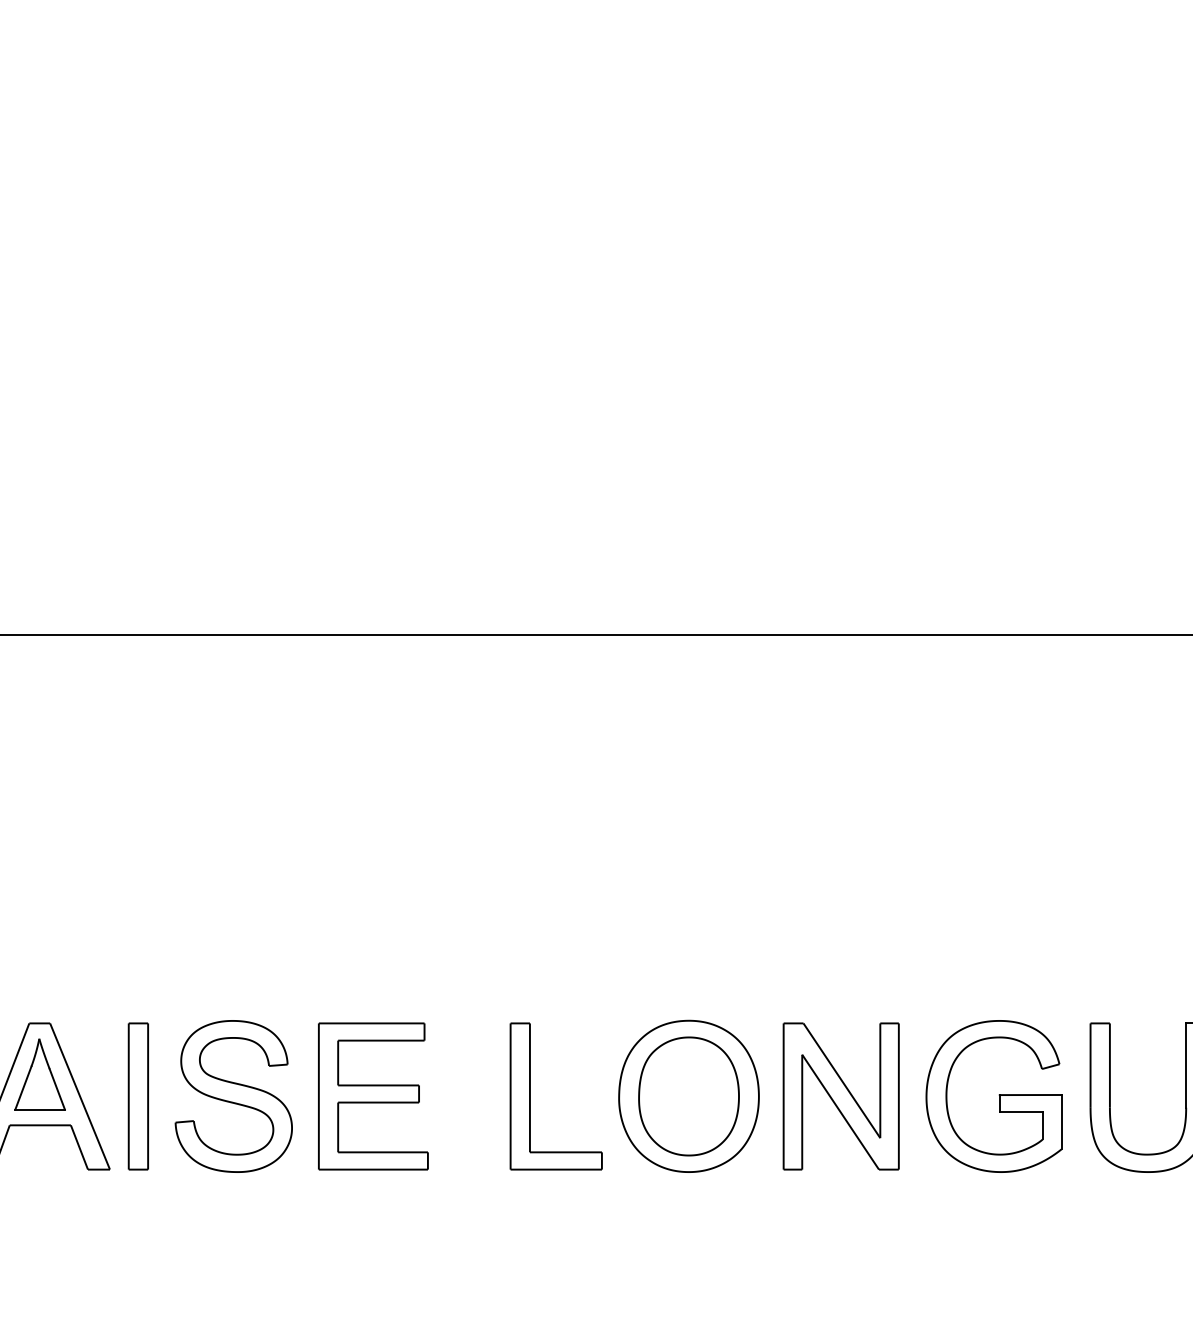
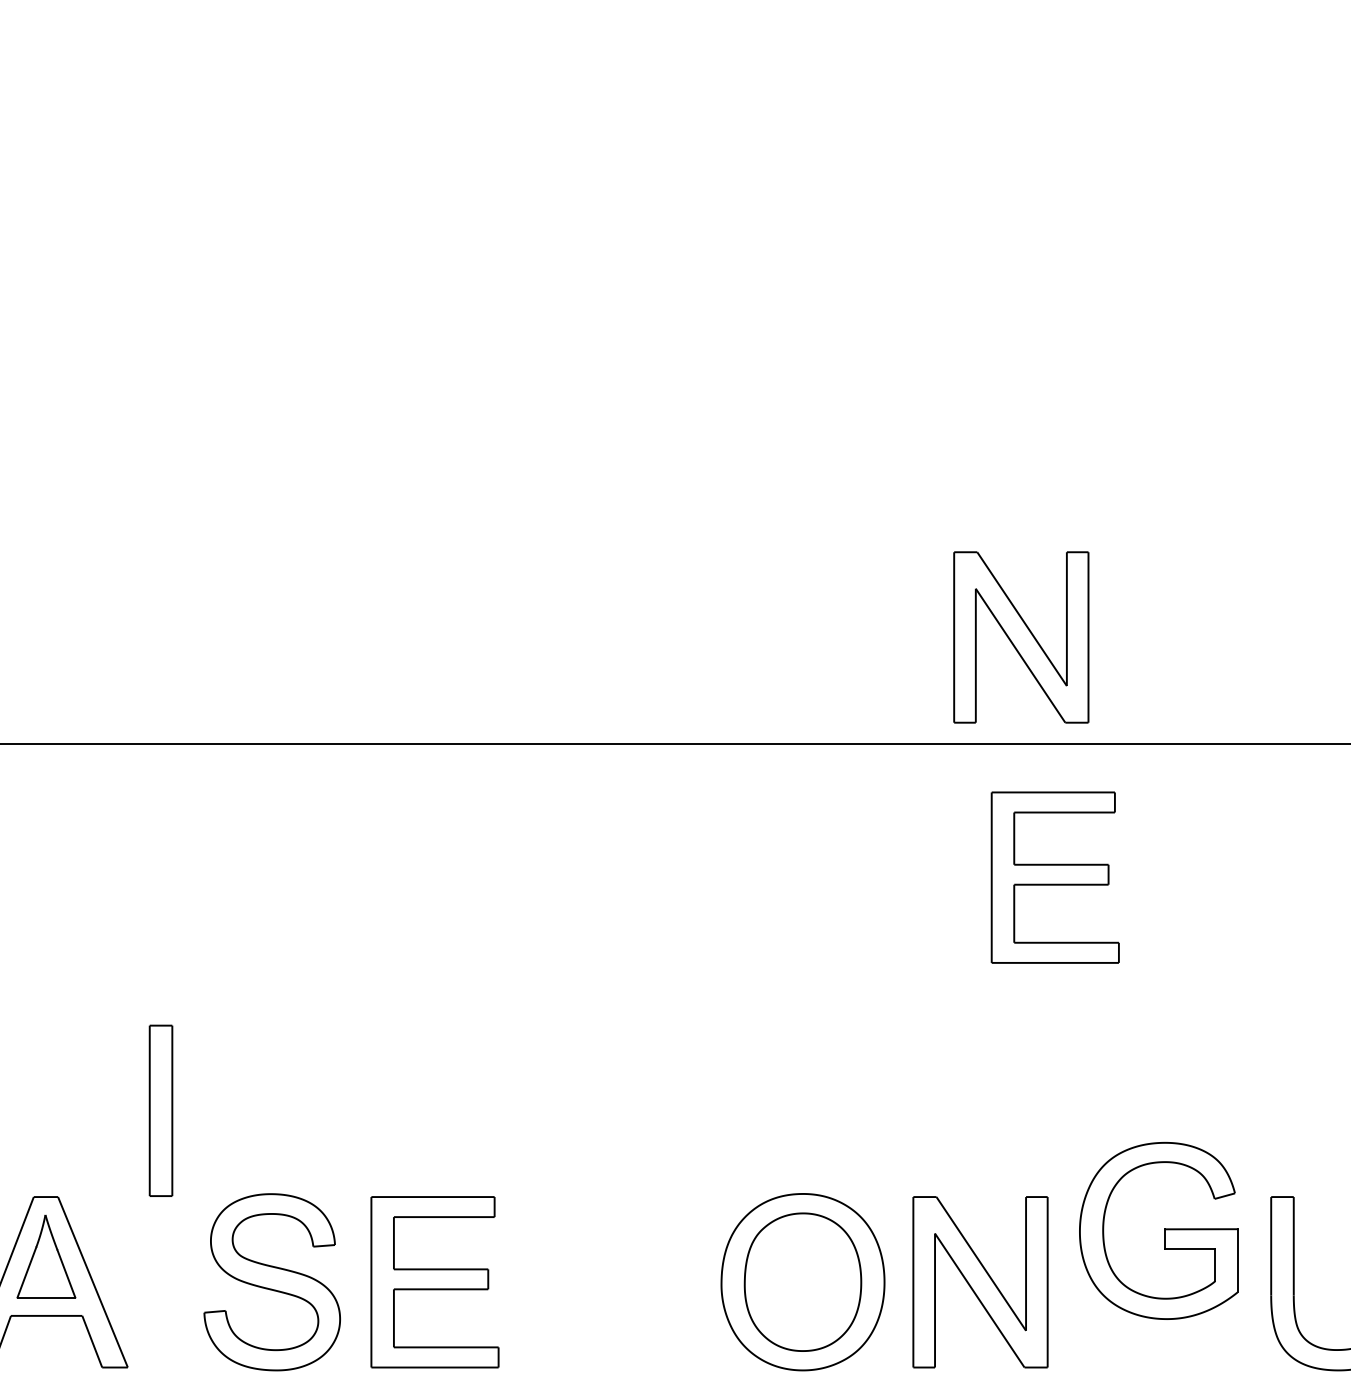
part: (875, 543) -> (1020, 637), added
part: (905, 749) -> (1055, 877), added
part: (137, 1096) -> (159, 1110), moved
part: (530, 1096) -> (618, 1282), removed
part: (993, 1096) -> (1158, 1230), moved

